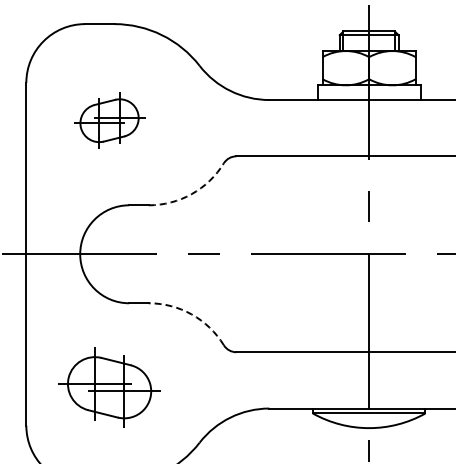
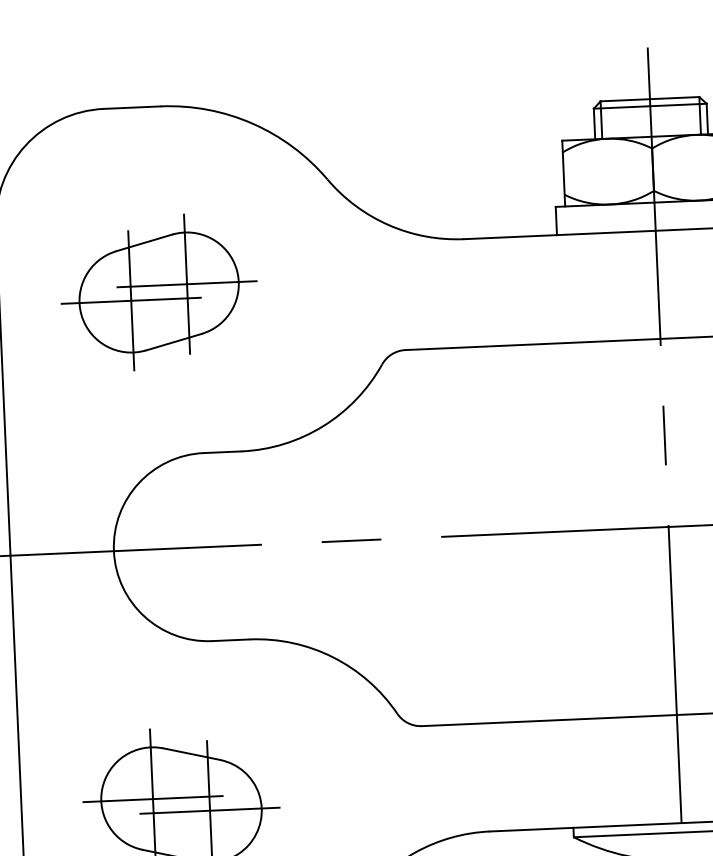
part: (109, 120) -> (158, 291), size x1.43
arc: (191, 194) -> (322, 427), dashed -> solid
arc: (191, 314) -> (332, 657), dashed -> solid

